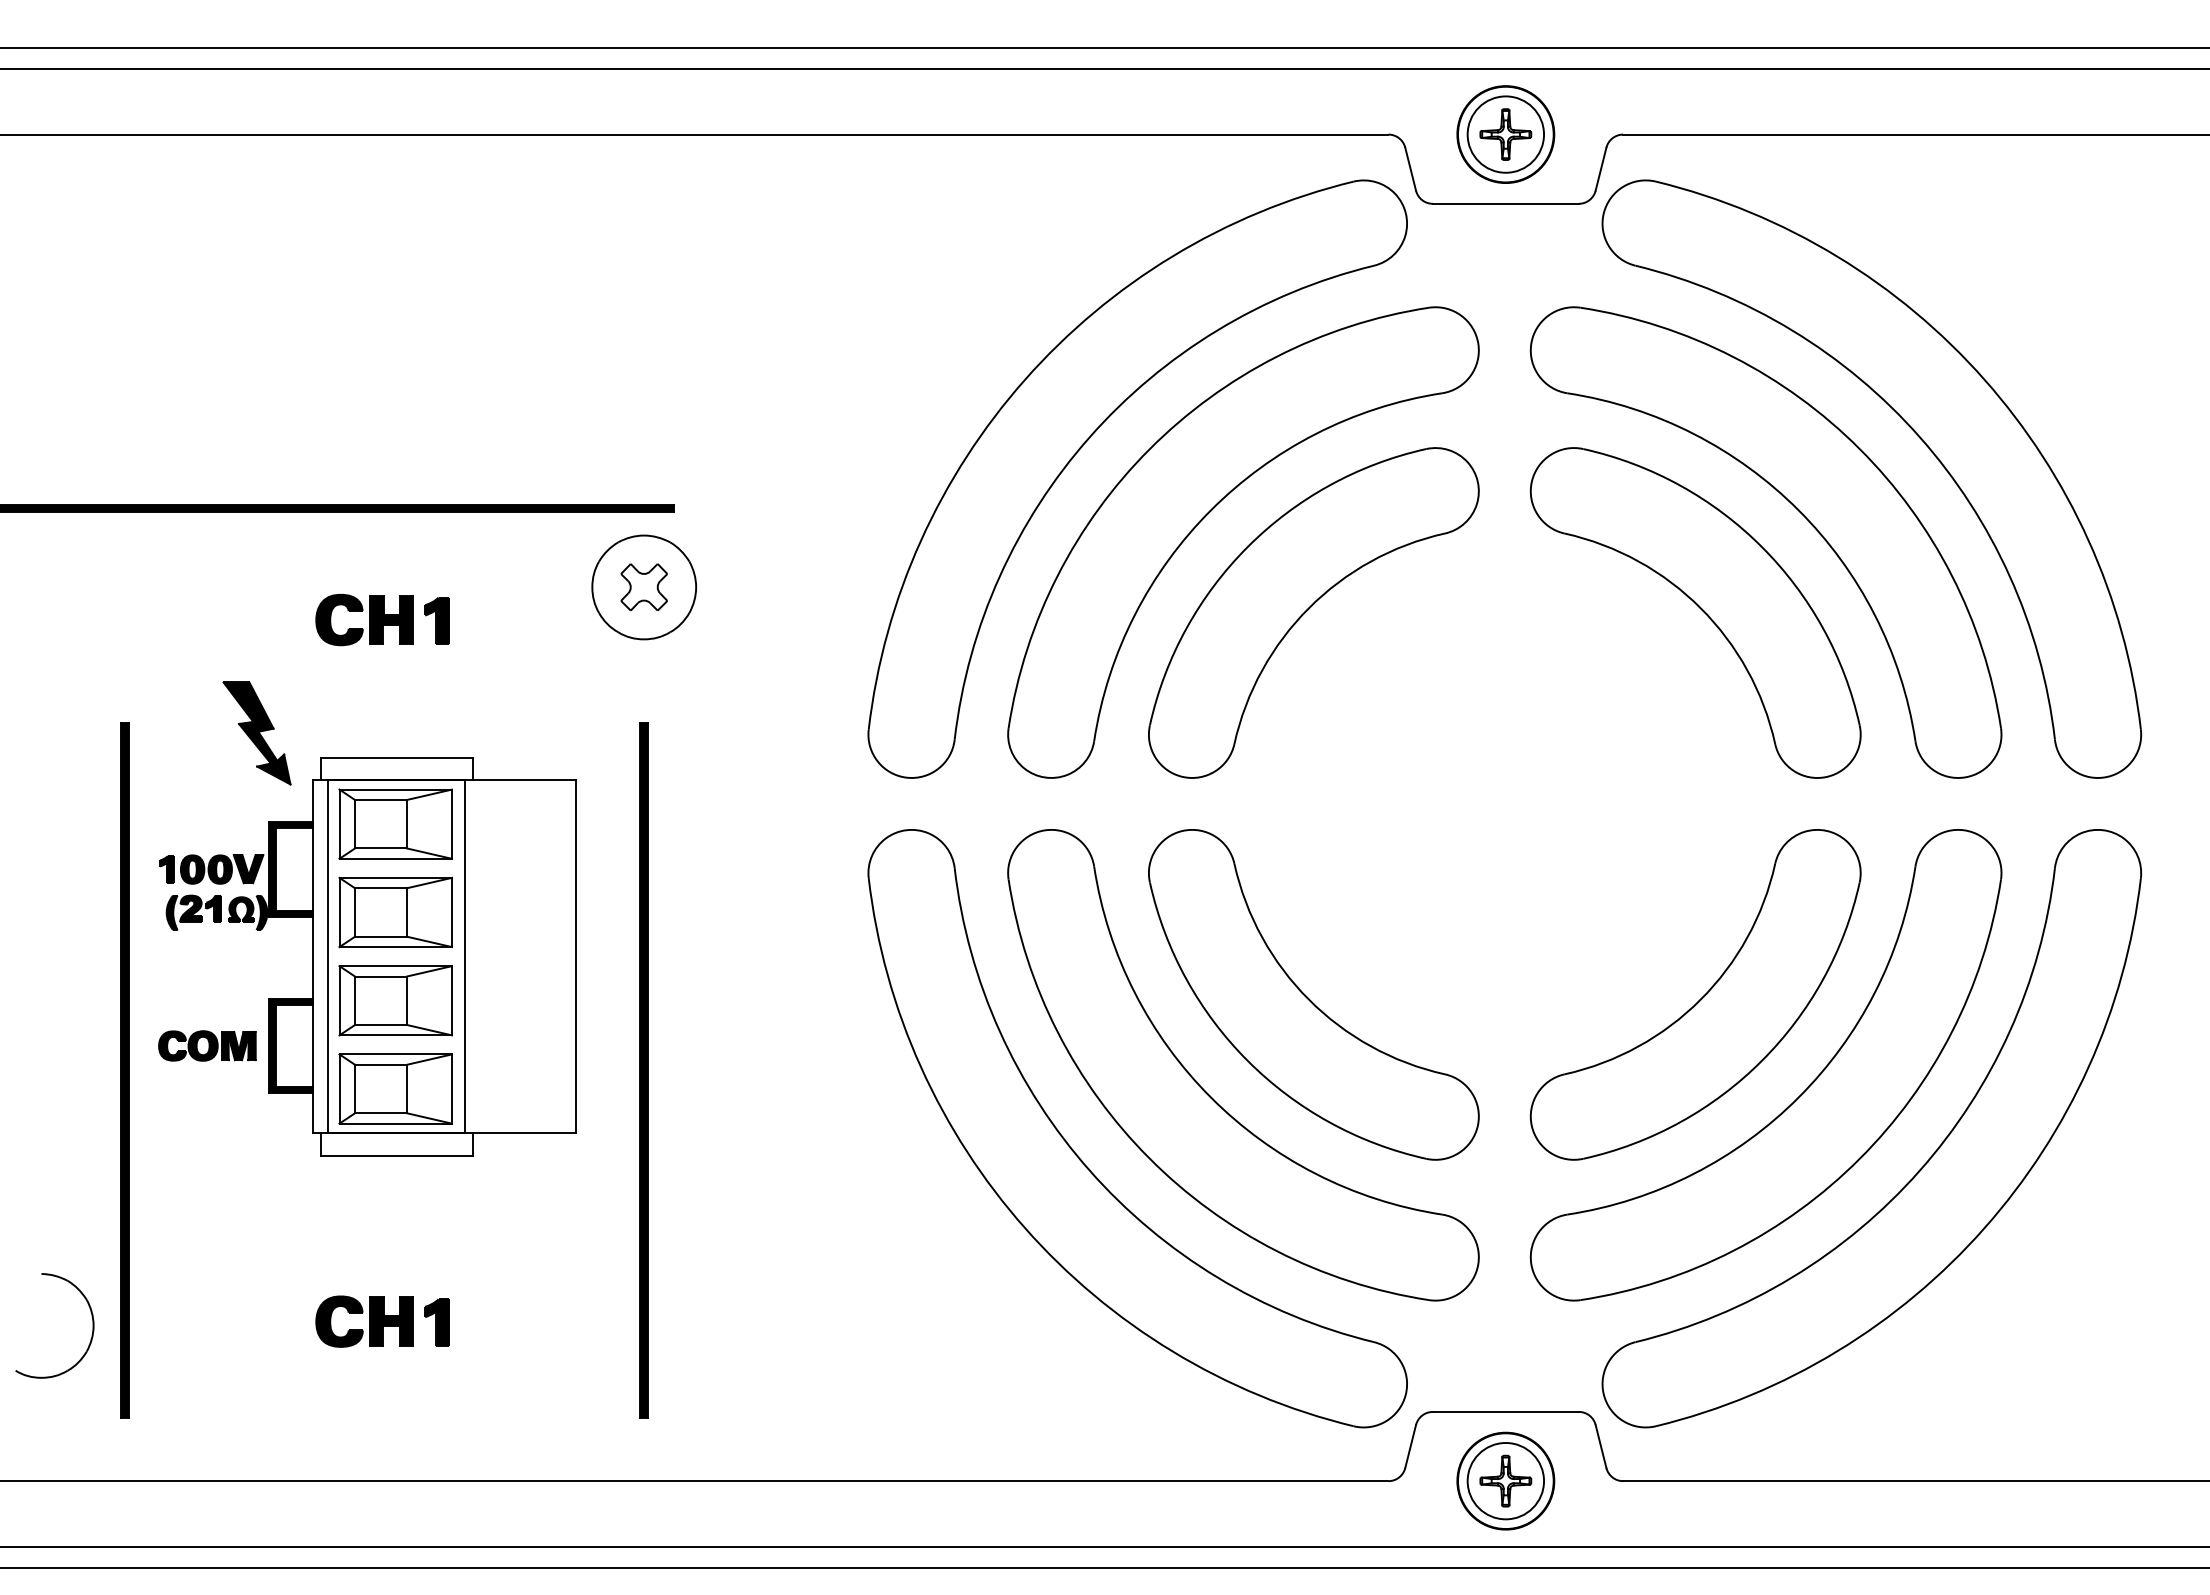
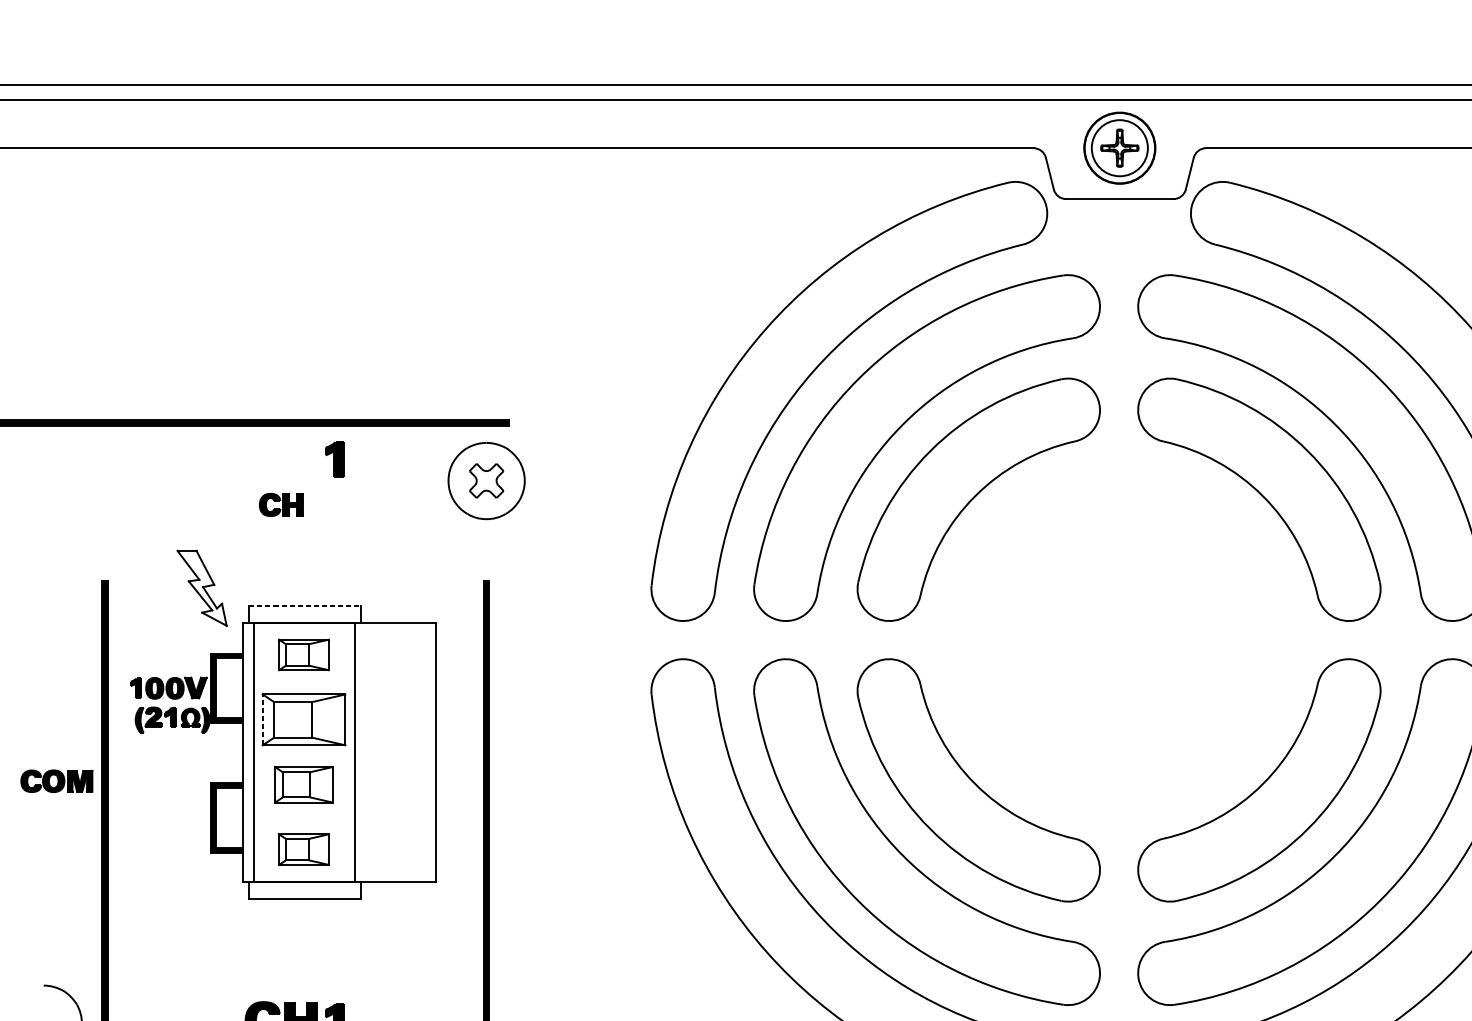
part: (364, 619) -> (281, 504), size x0.6
part: (436, 620) -> (333, 459), moved
fill: (256, 733) -> (201, 588), removed
line: (397, 758) -> (305, 606), solid -> dashed
part: (395, 823) -> (303, 654), size x0.6
line: (339, 912) -> (262, 719), solid -> dashed
part: (395, 1000) -> (303, 784), size x0.7
part: (207, 1045) -> (56, 780), moved
part: (395, 1088) -> (303, 849), size x0.6

